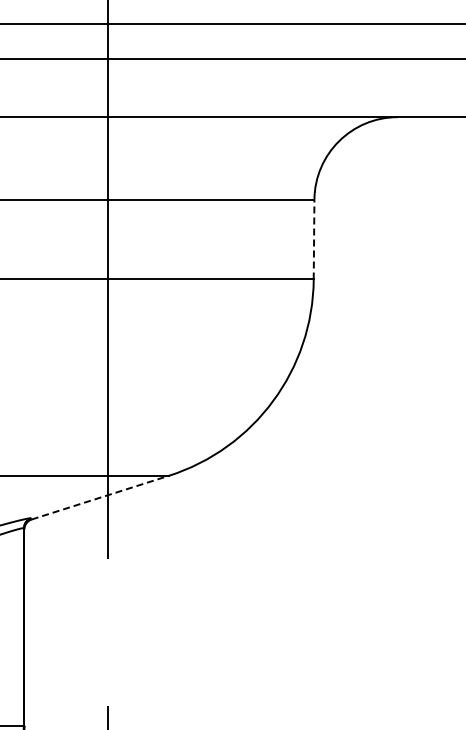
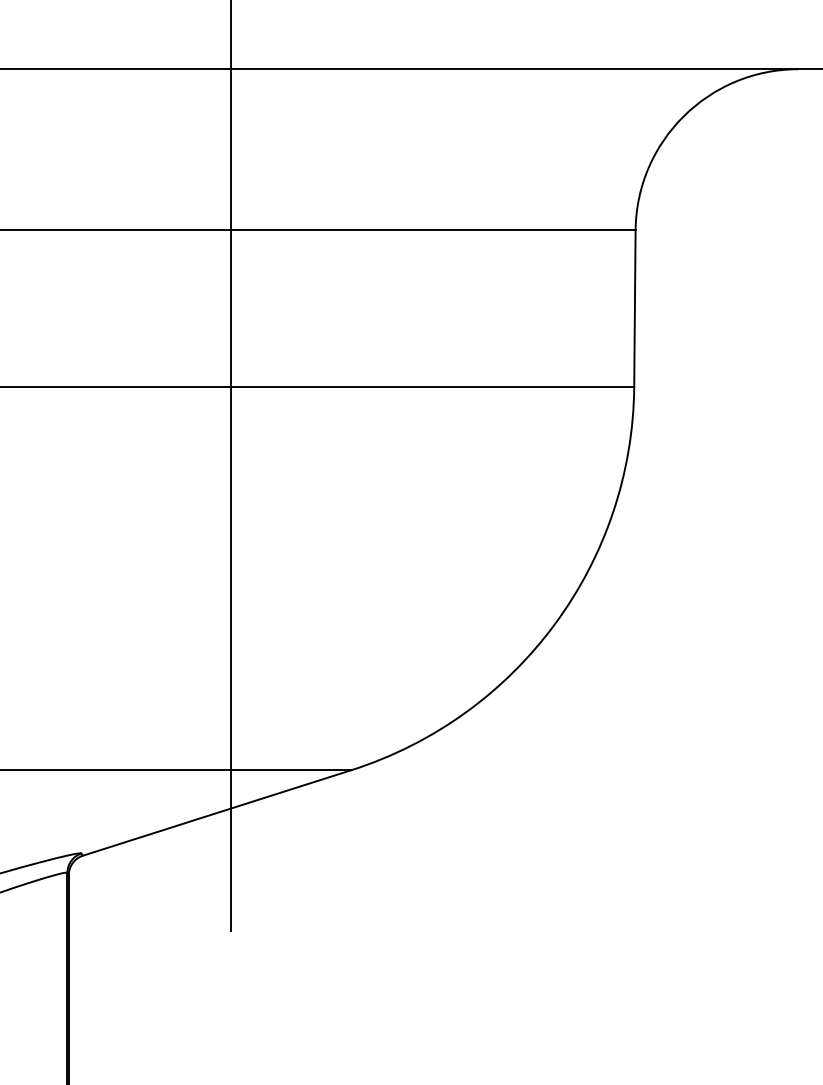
line: (314, 239) -> (635, 308), dashed -> solid
line: (100, 497) -> (217, 812), dashed -> solid

